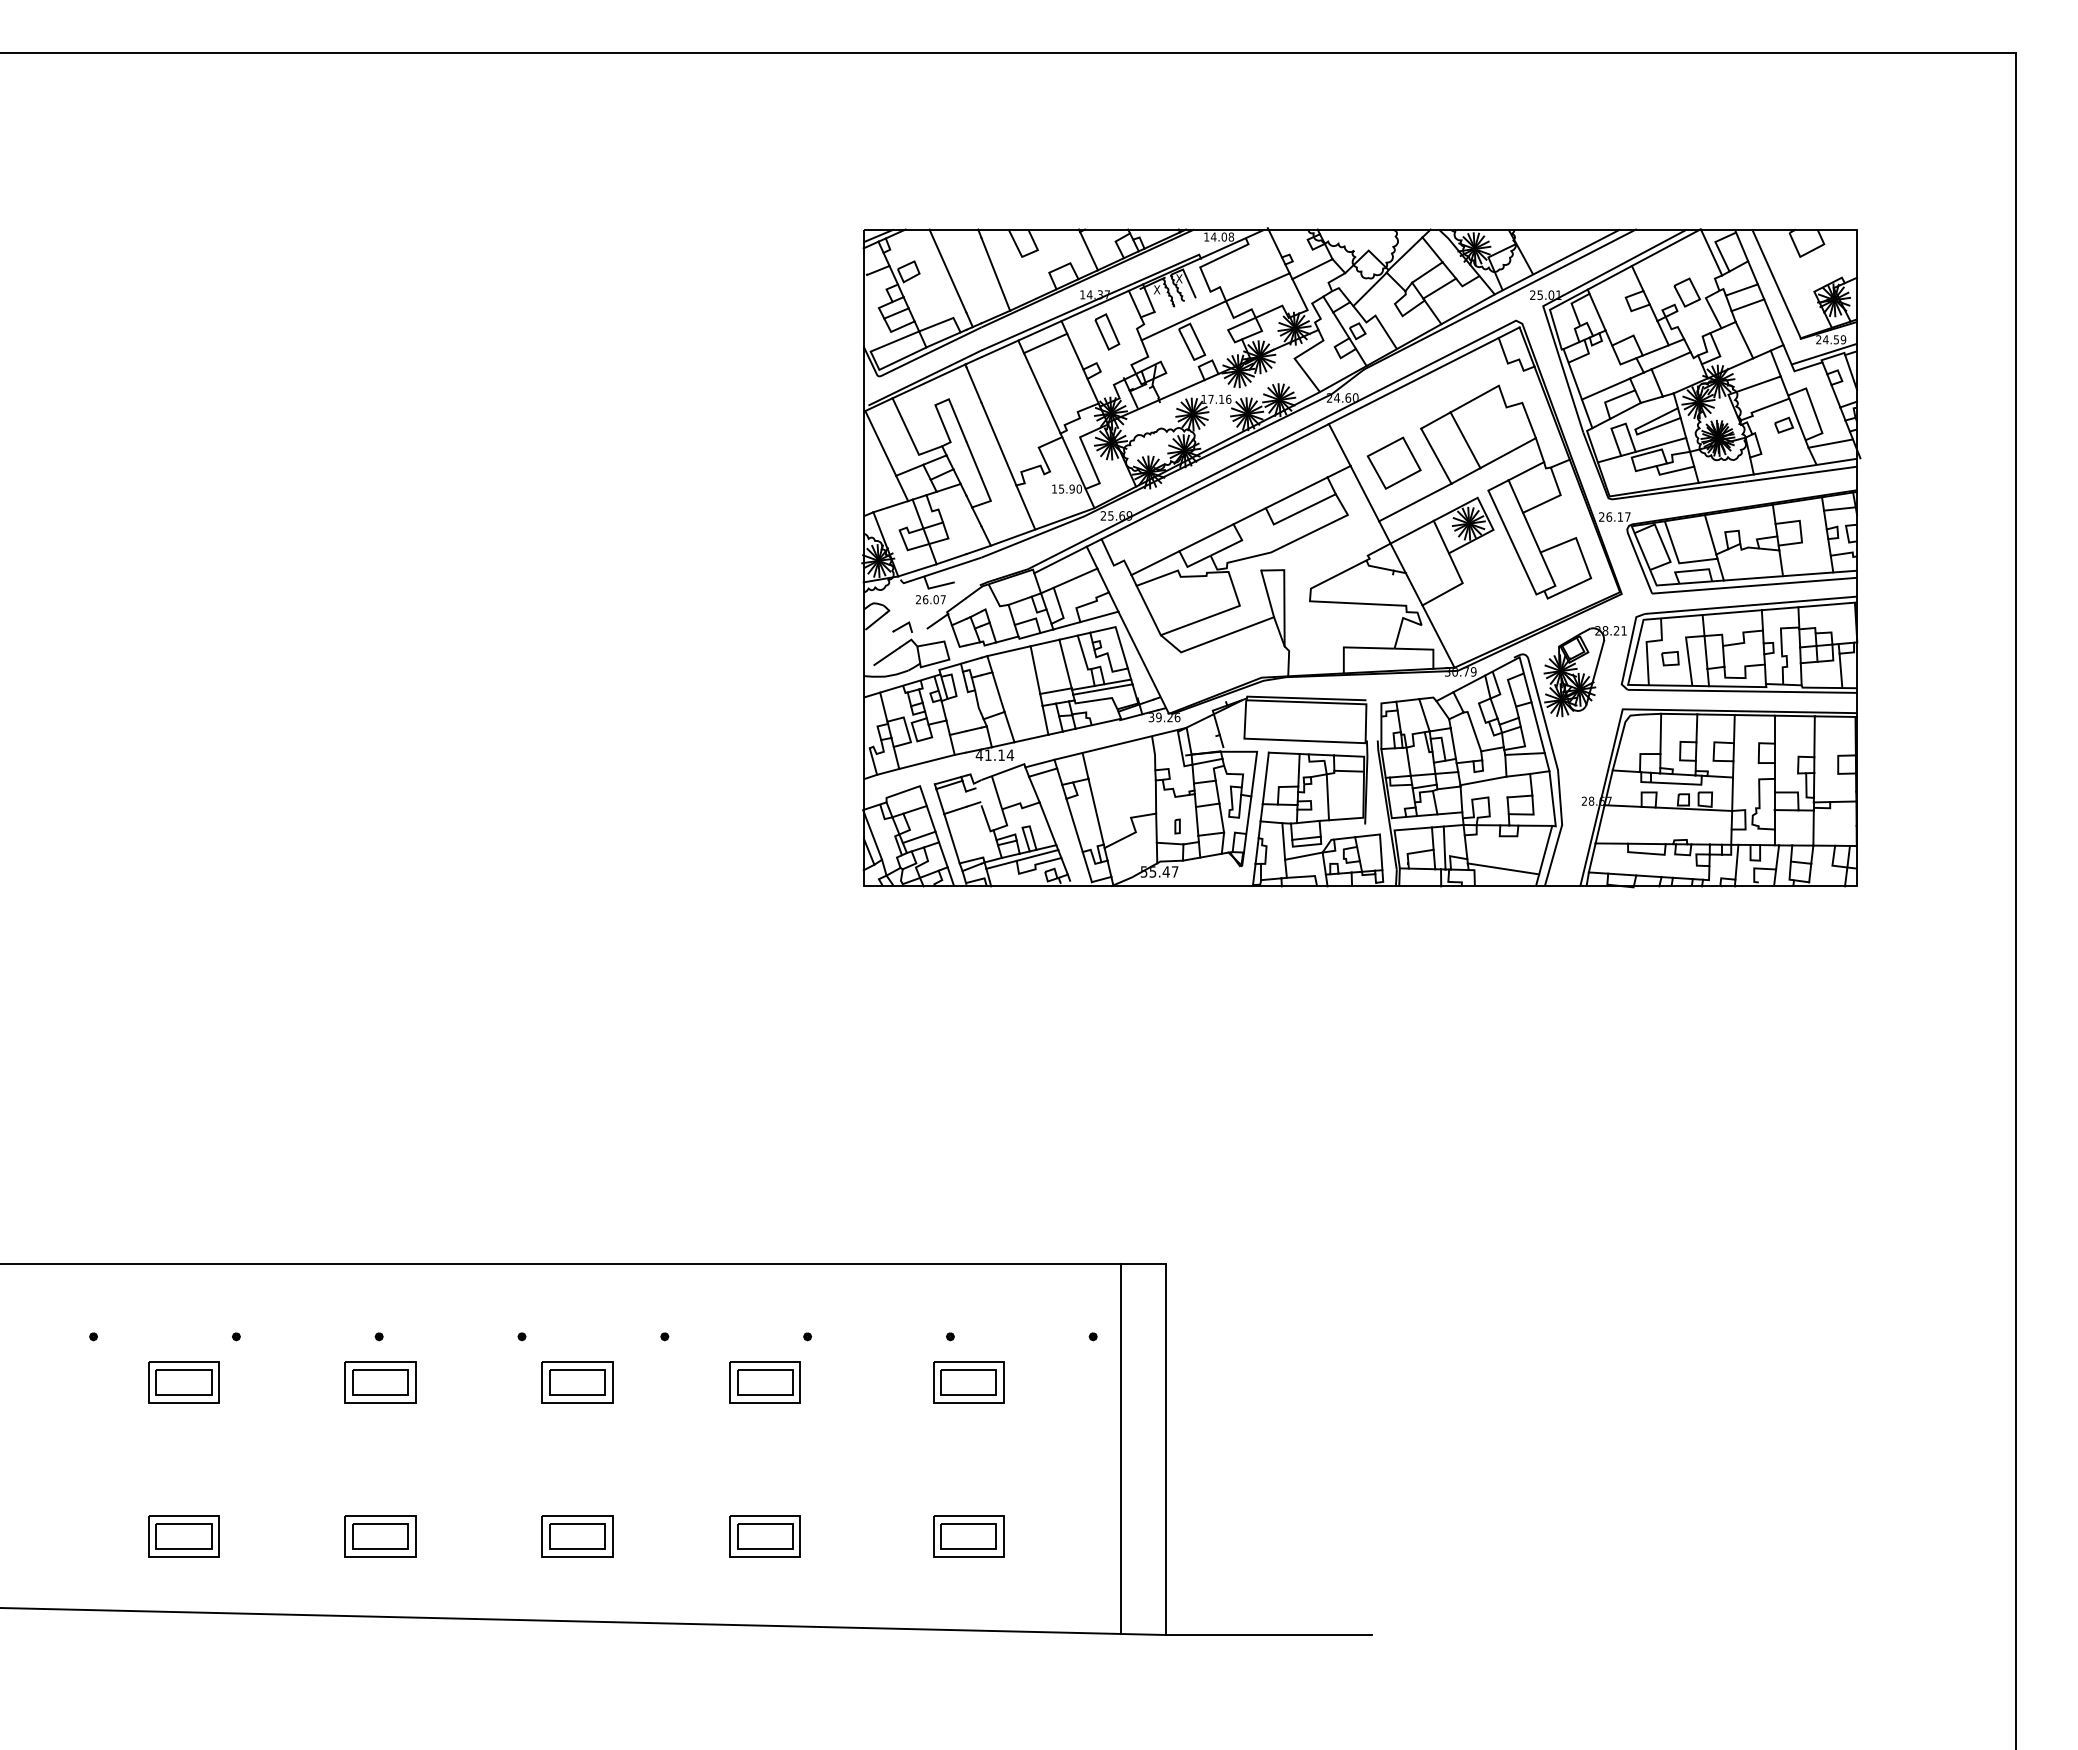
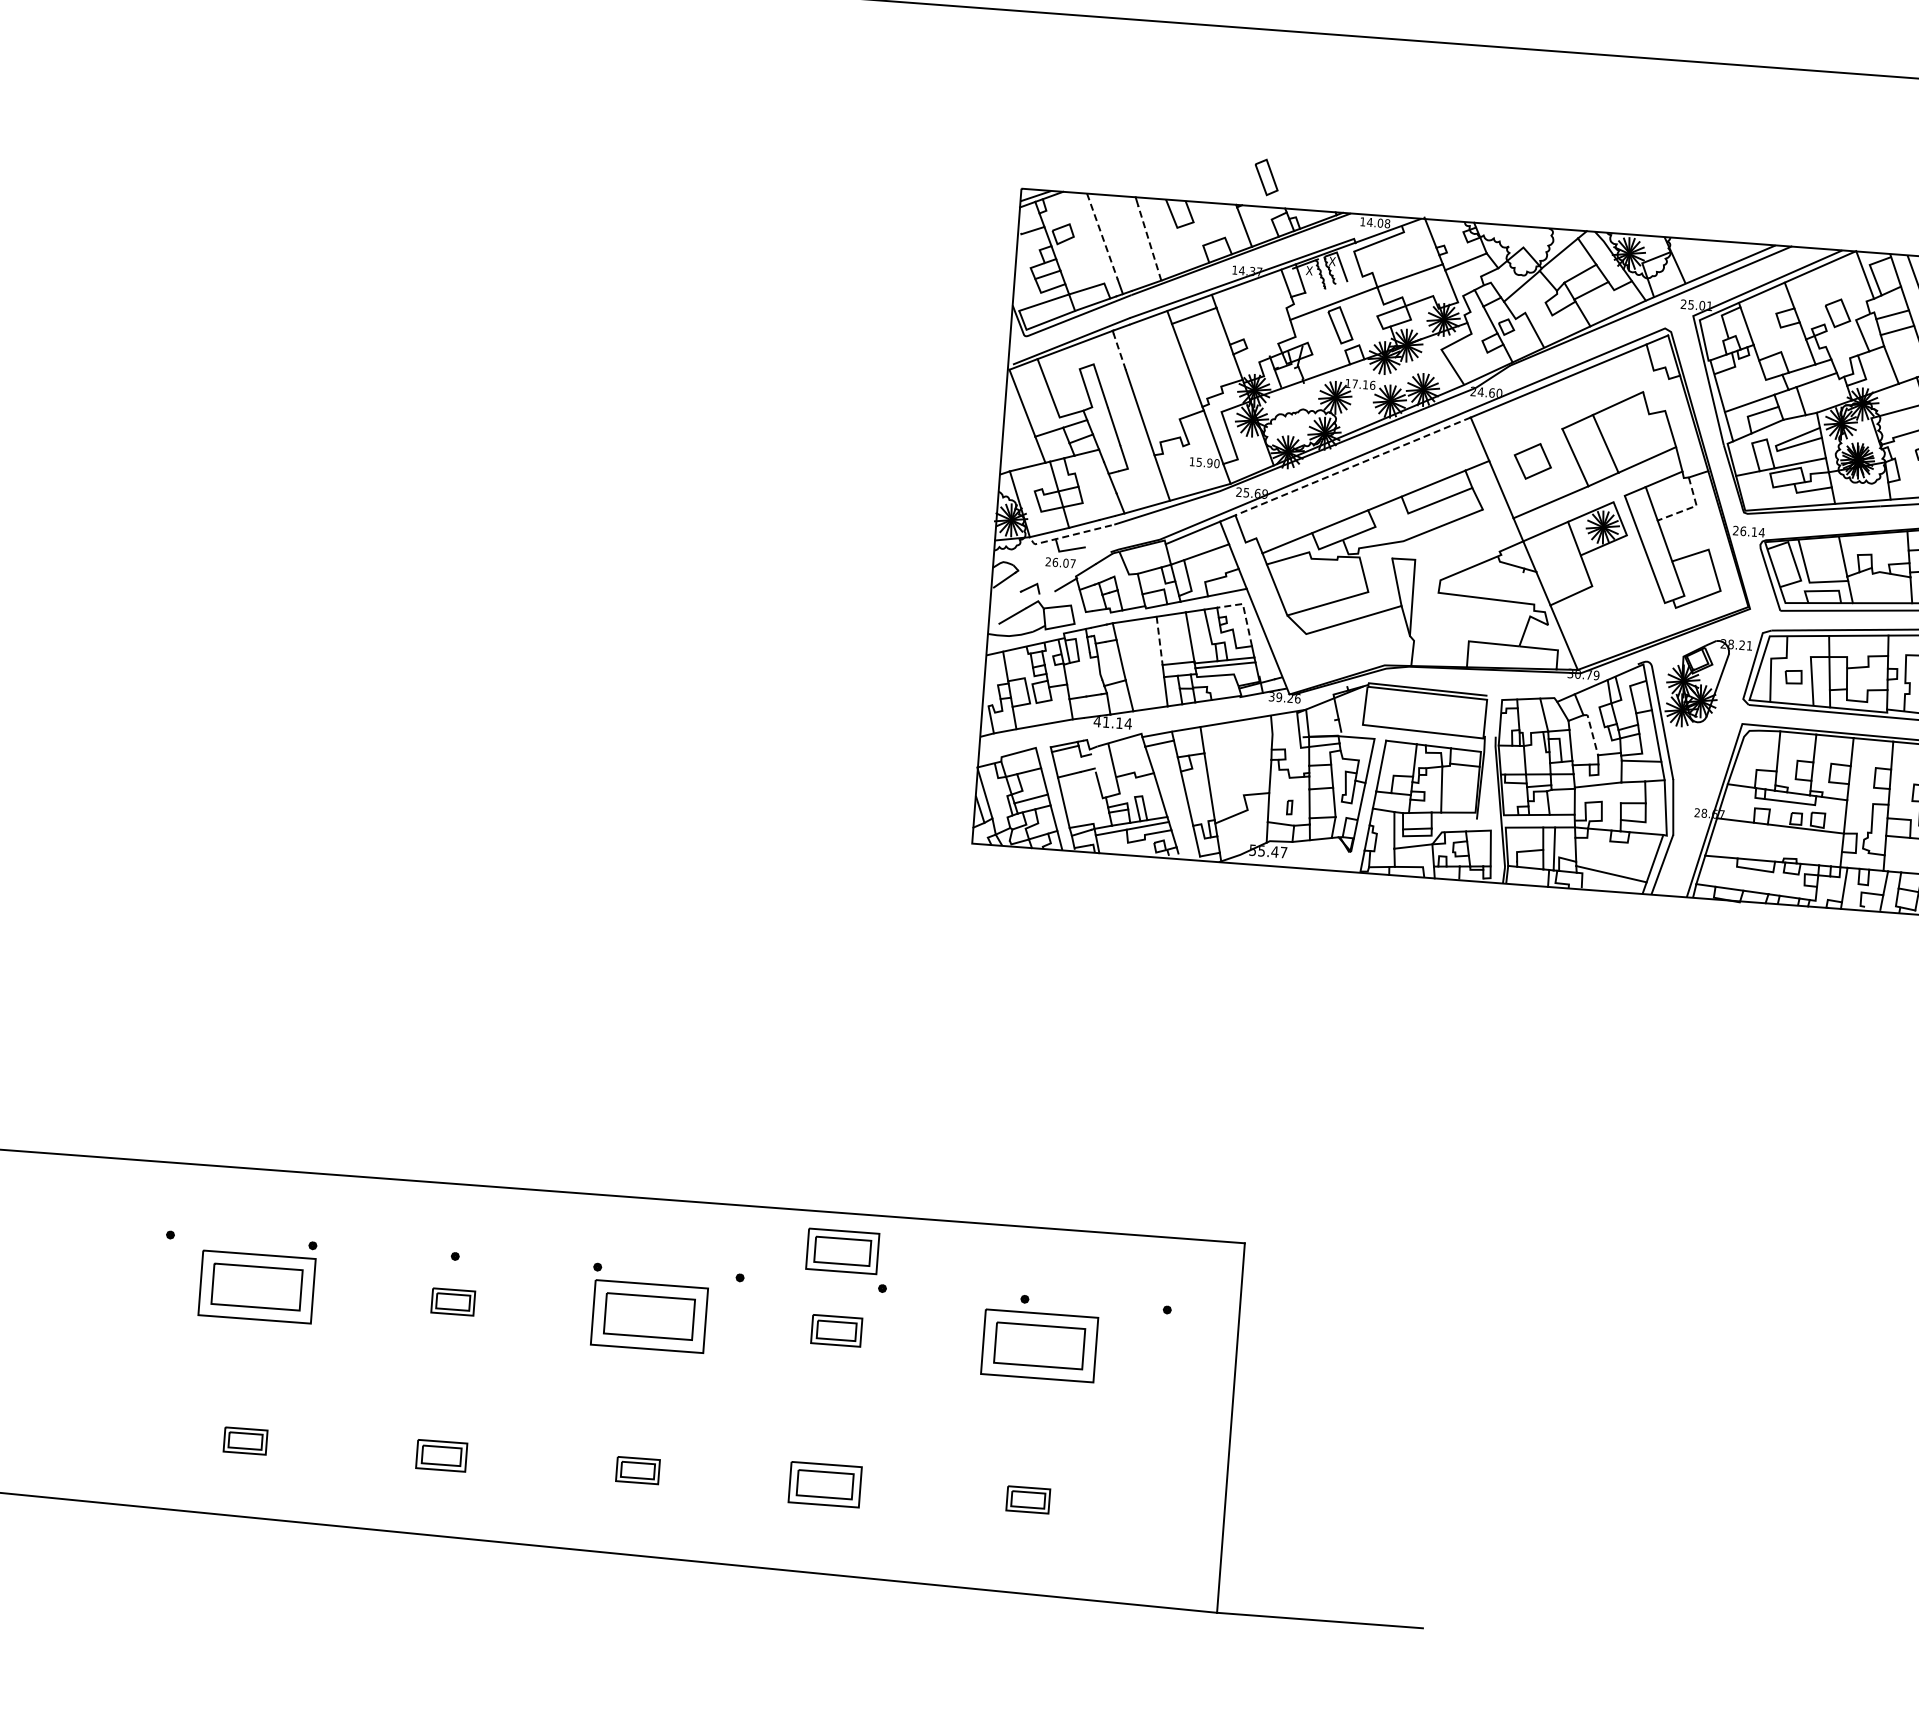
line: (948, 271) -> (1102, 236), solid -> dashed
line: (995, 273) -> (1149, 242), solid -> dashed
part: (1107, 331) -> (1266, 176), moved
line: (973, 384) -> (1119, 351), solid -> dashed
part: (1393, 462) -> (1532, 460), size x0.7
line: (1214, 481) -> (1352, 466), solid -> dashed
line: (1555, 497) -> (1691, 507), solid -> dashed
text: (1627, 516) -> (1761, 532), 26.17 -> 26.14
line: (939, 571) -> (1071, 535), solid -> dashed
line: (1117, 634) -> (1244, 611), solid -> dashed
line: (1035, 670) -> (1159, 641), solid -> dashed
line: (1473, 728) -> (1592, 731), solid -> dashed
part: (764, 1302) -> (842, 1251), added
part: (183, 1382) -> (256, 1287), size x1.6
part: (380, 1382) -> (453, 1302), size x0.6
part: (577, 1382) -> (649, 1316), size x1.6
part: (764, 1382) -> (836, 1330), size x0.7
part: (968, 1382) -> (1039, 1346), size x1.6
line: (1121, 1448) -> (1187, 1423), removed
part: (183, 1536) -> (245, 1440), size x0.6
part: (380, 1536) -> (441, 1455), size x0.7
part: (577, 1536) -> (638, 1470), size x0.6
part: (968, 1536) -> (1027, 1499), size x0.6

